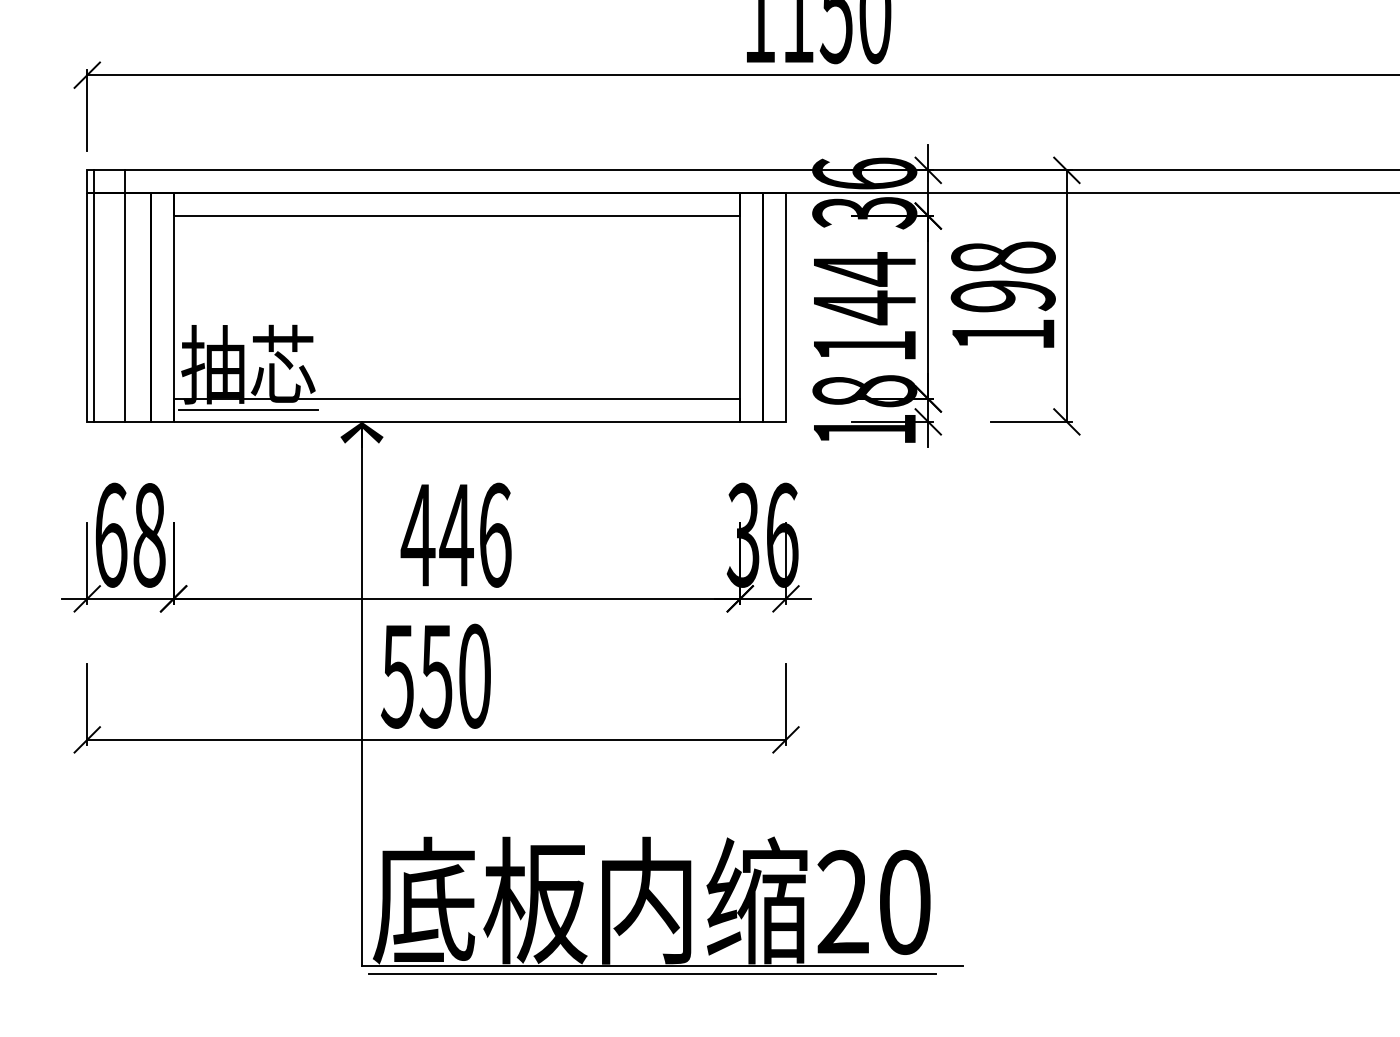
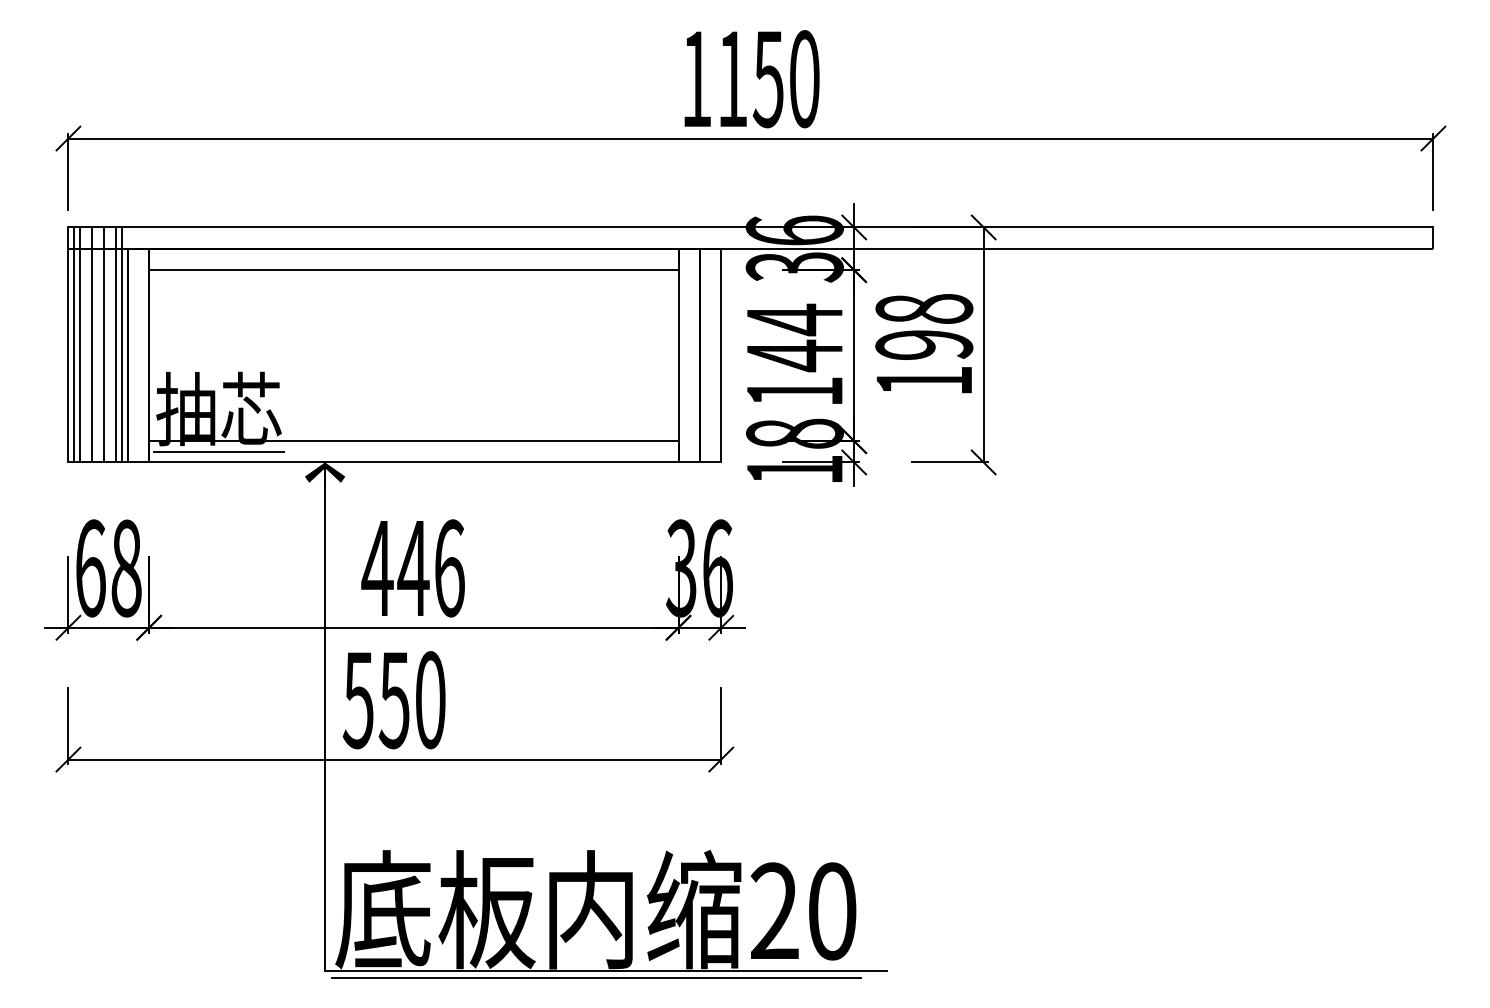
line: (100, 295) -> (80, 344), added
line: (113, 295) -> (92, 344), added
line: (137, 295) -> (115, 344), added
line: (144, 295) -> (121, 344), added

